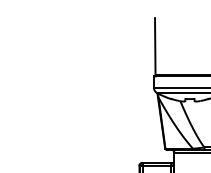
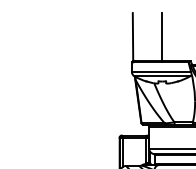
line: (190, 46) -> (162, 37), added

